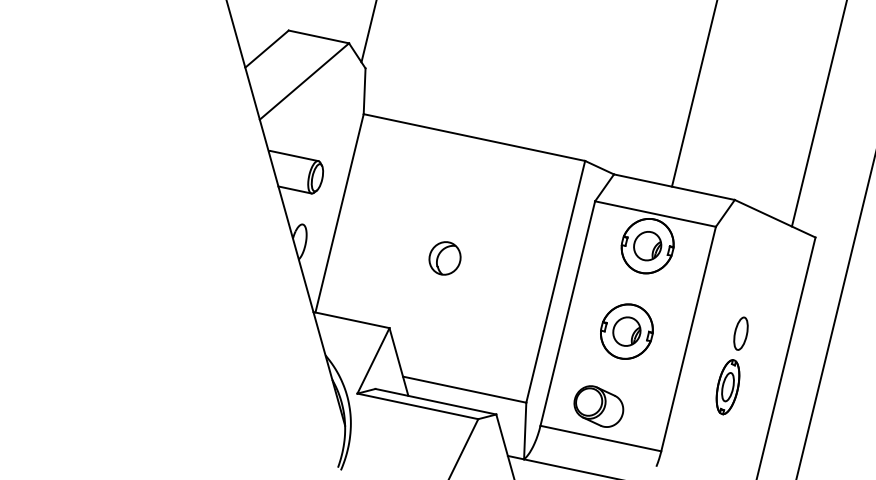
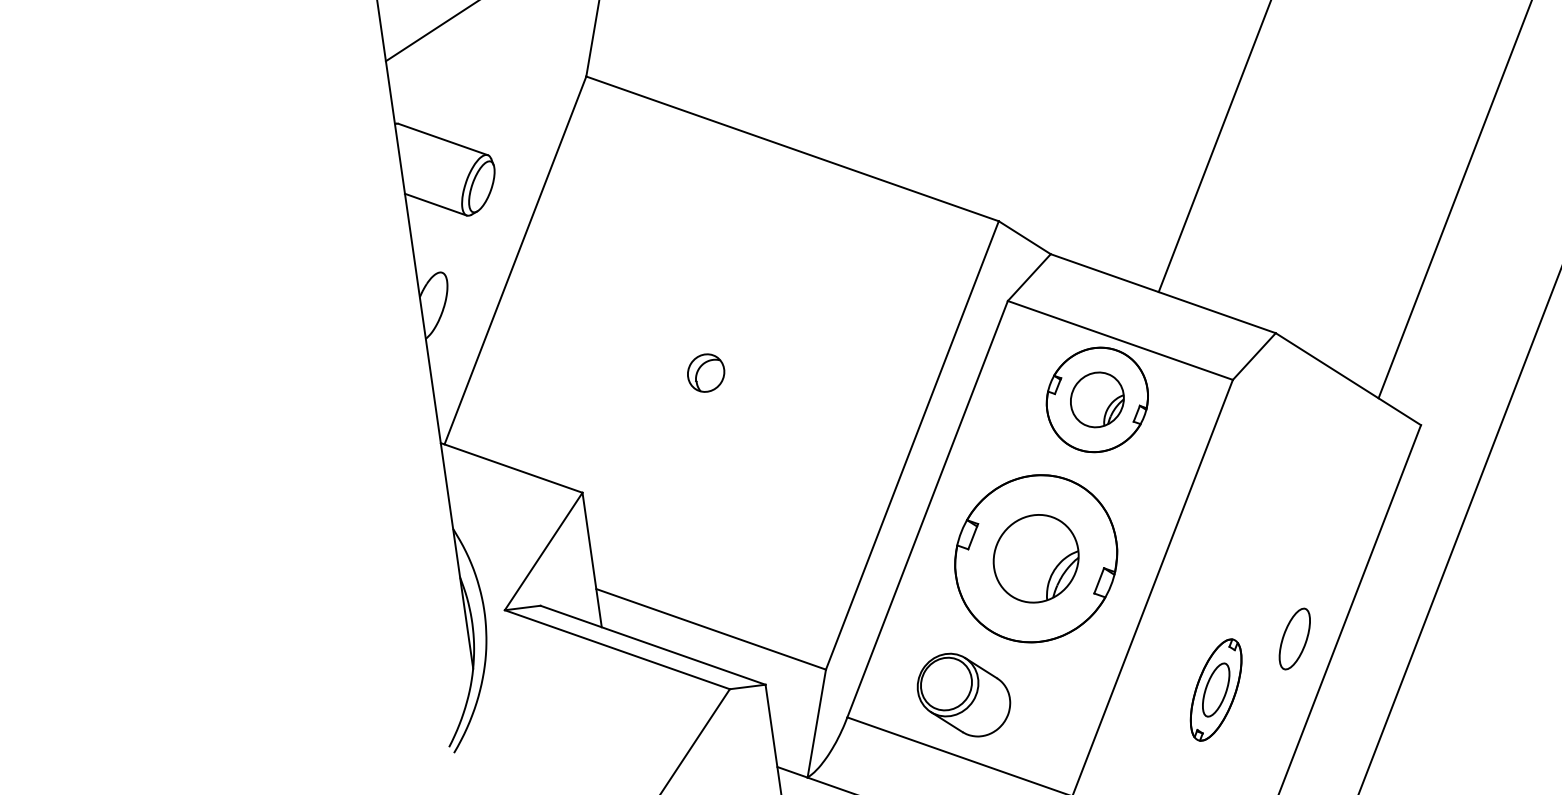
part: (444, 258) -> (705, 373), size x0.6
part: (626, 331) -> (1035, 558), size x1.6
part: (740, 333) -> (1293, 638), moved

